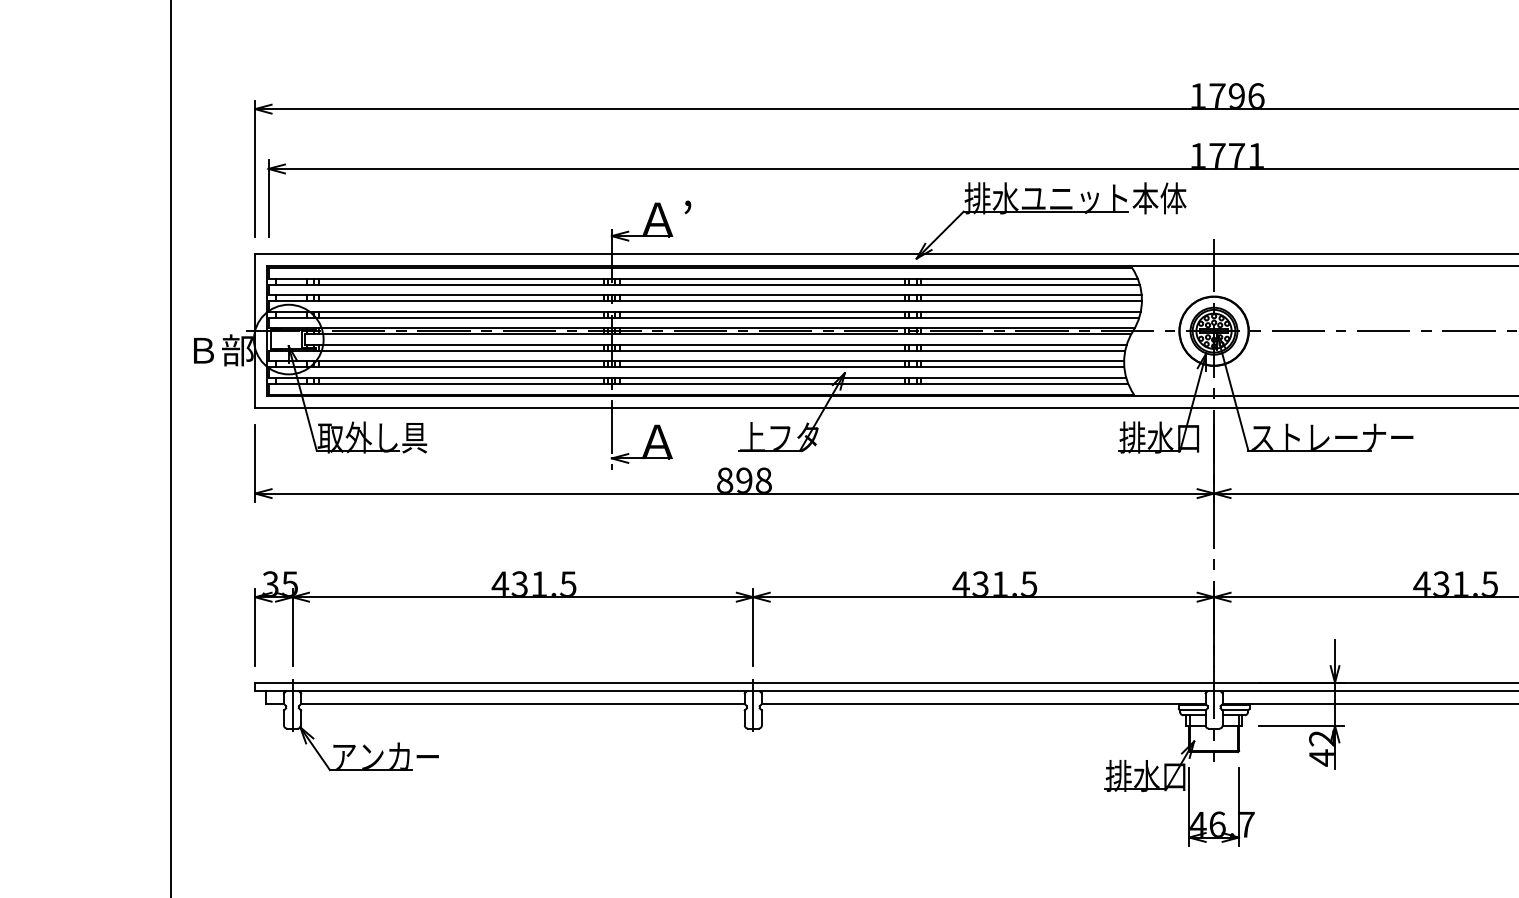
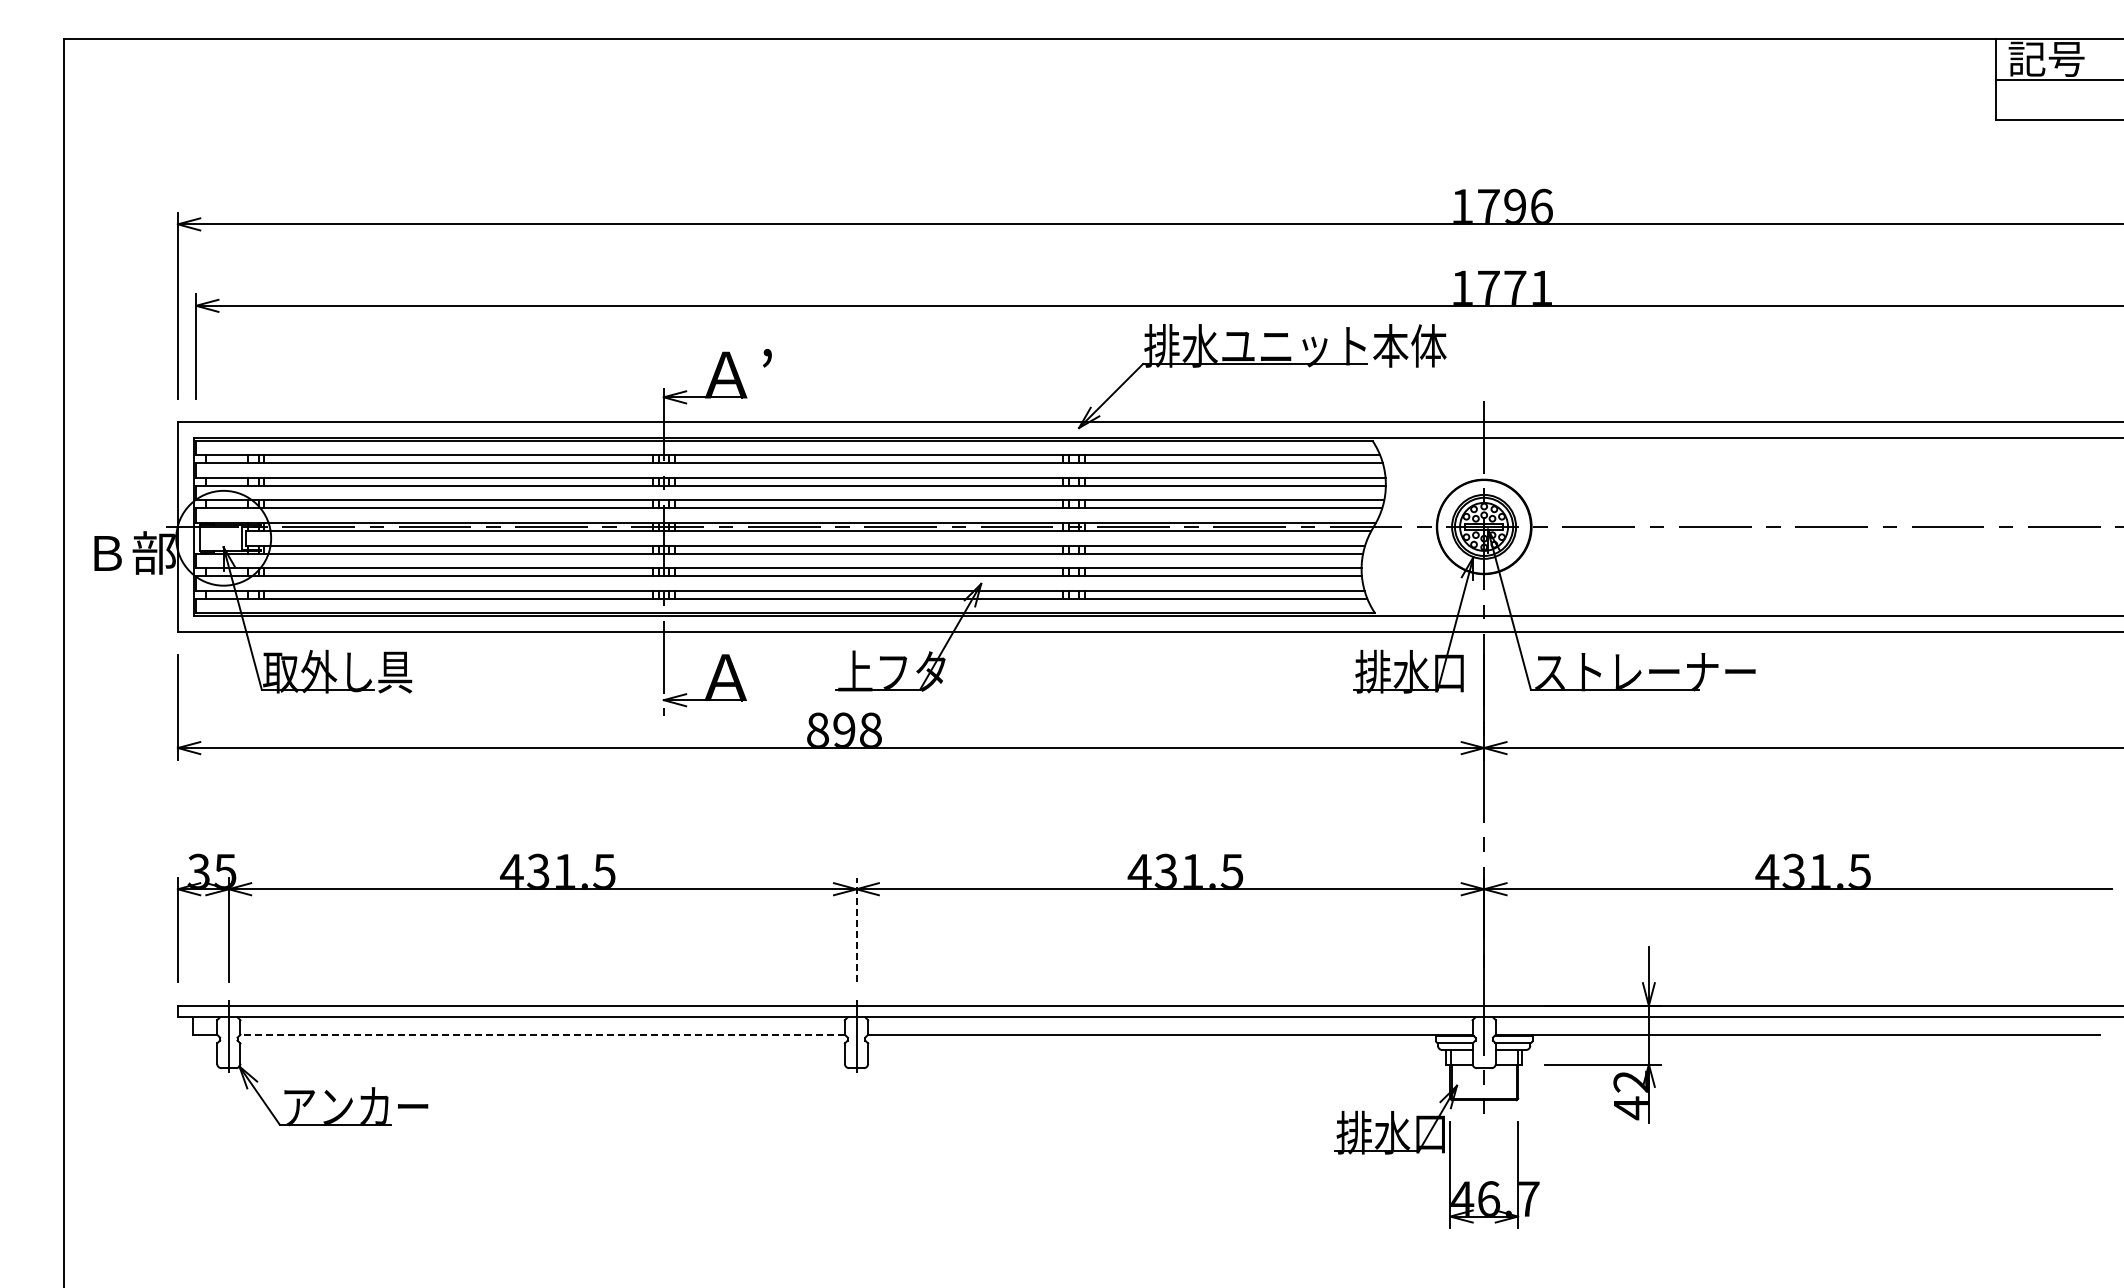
line: (753, 626) -> (856, 929), solid -> dashed
line: (522, 703) -> (542, 1034), solid -> dashed

